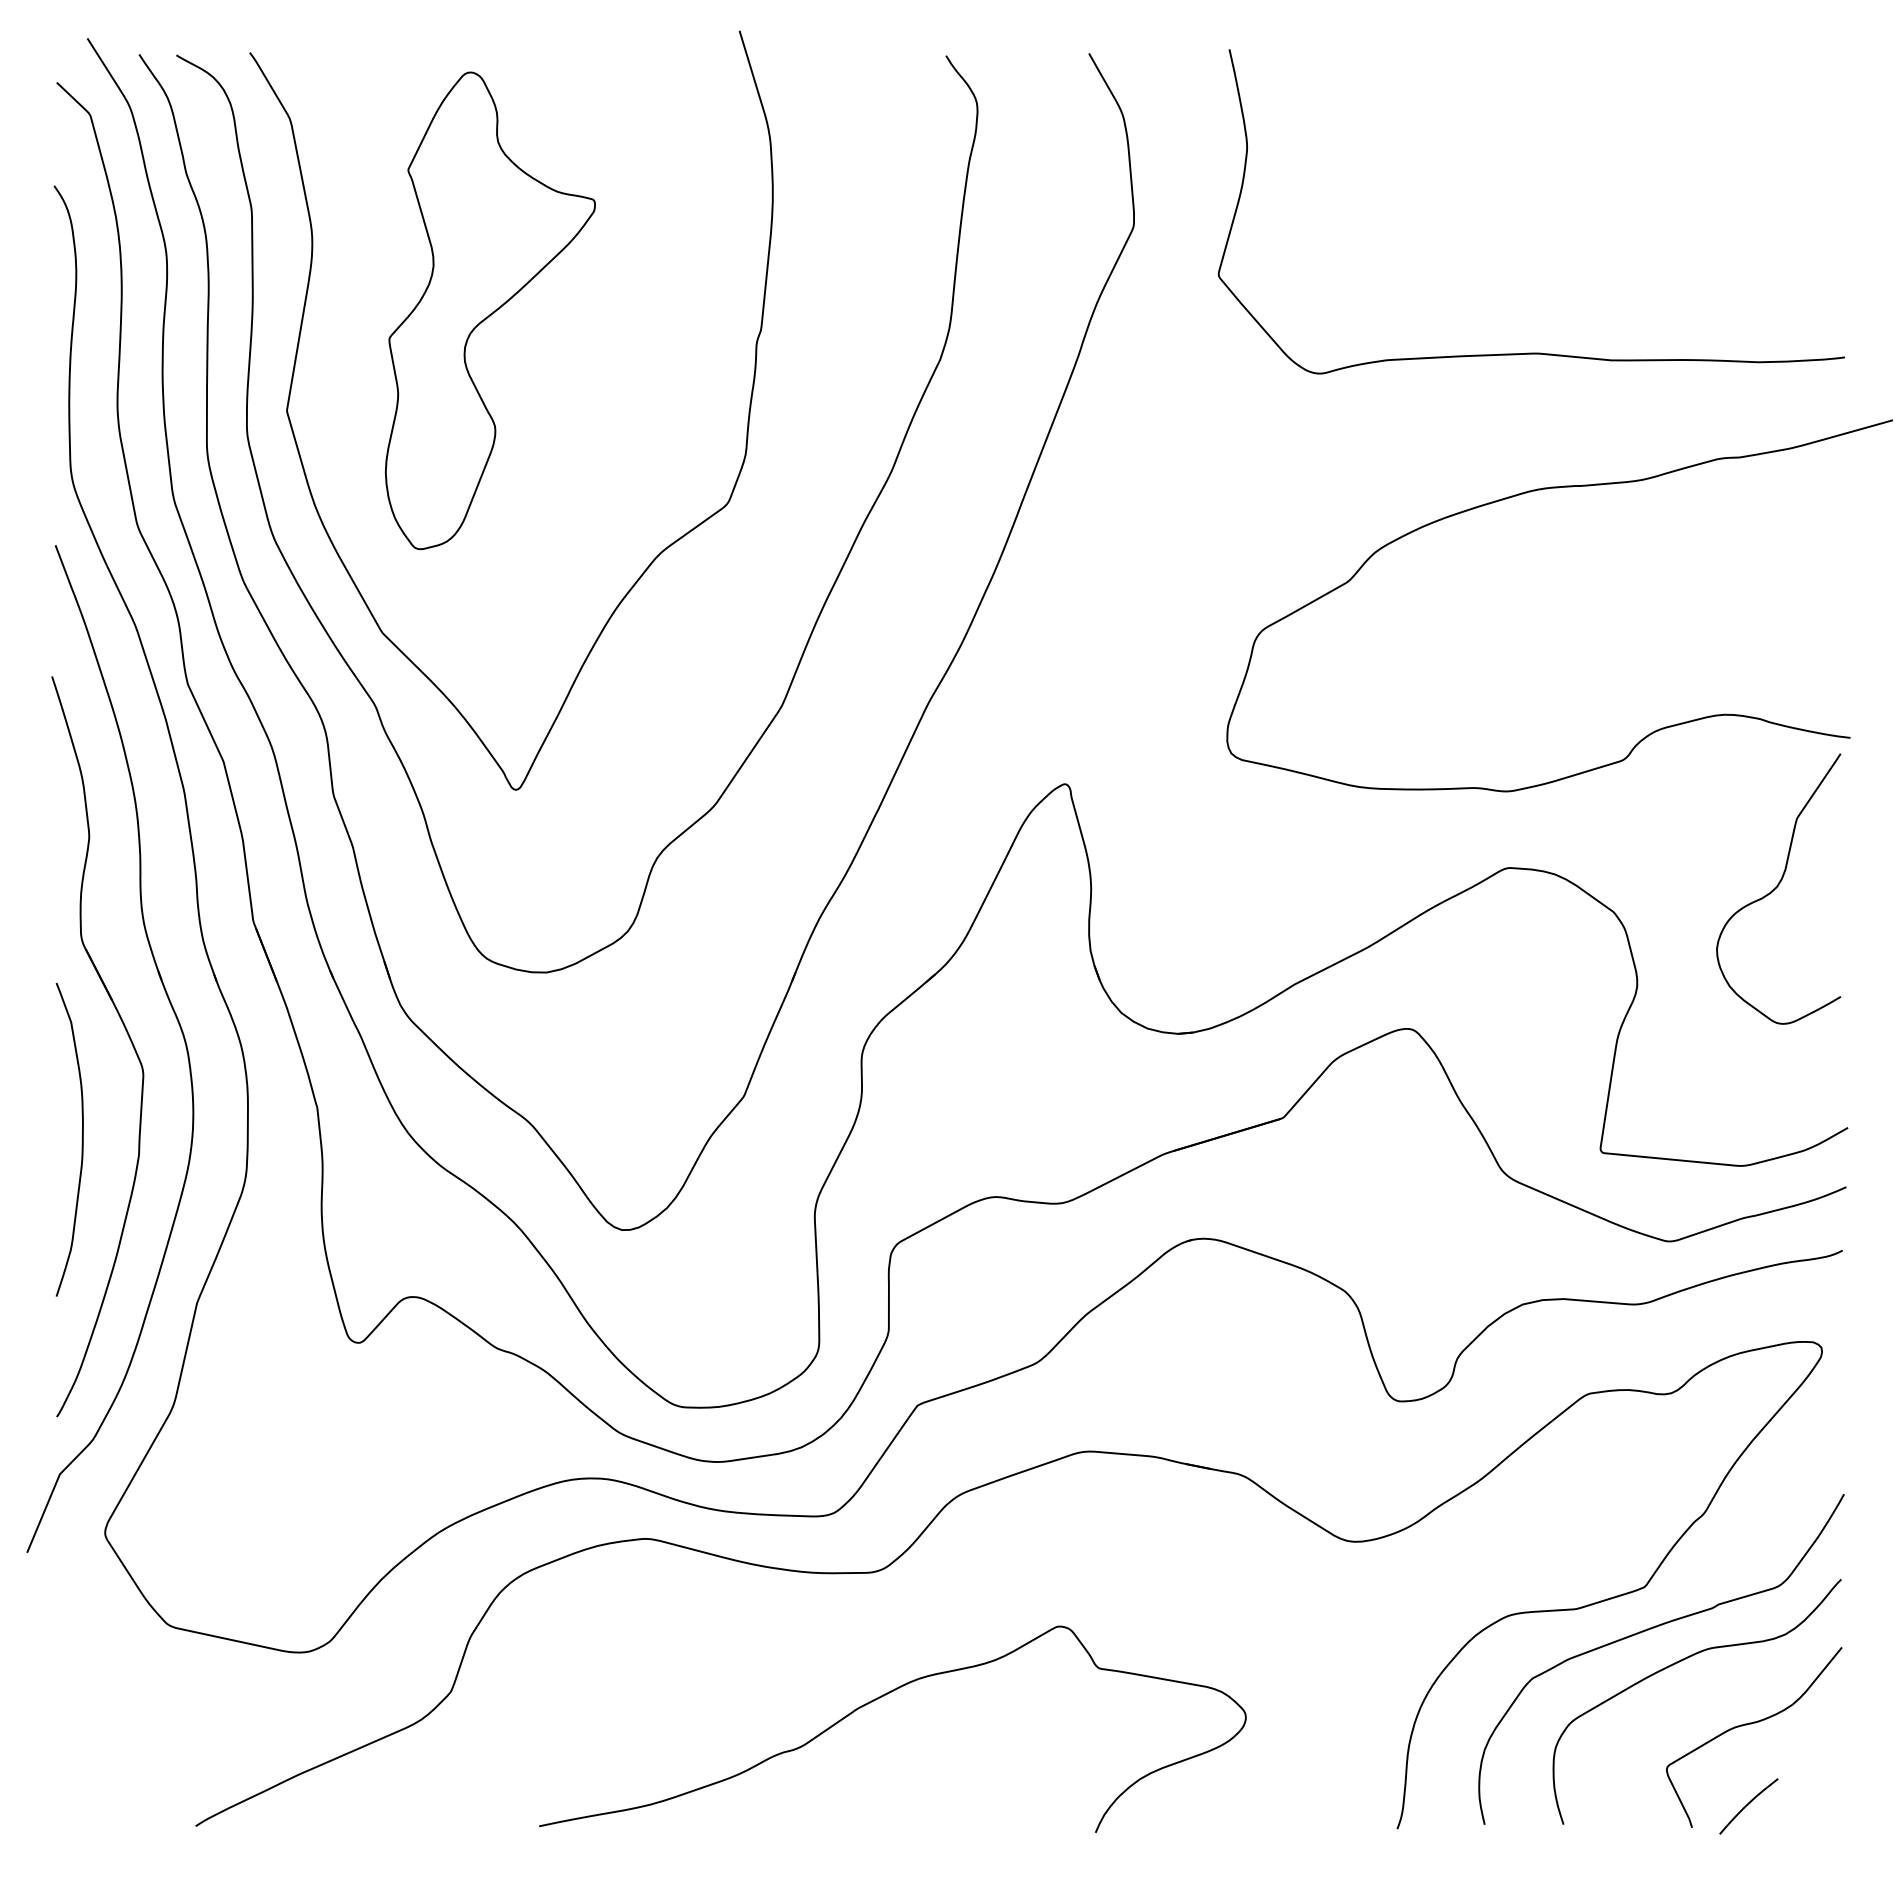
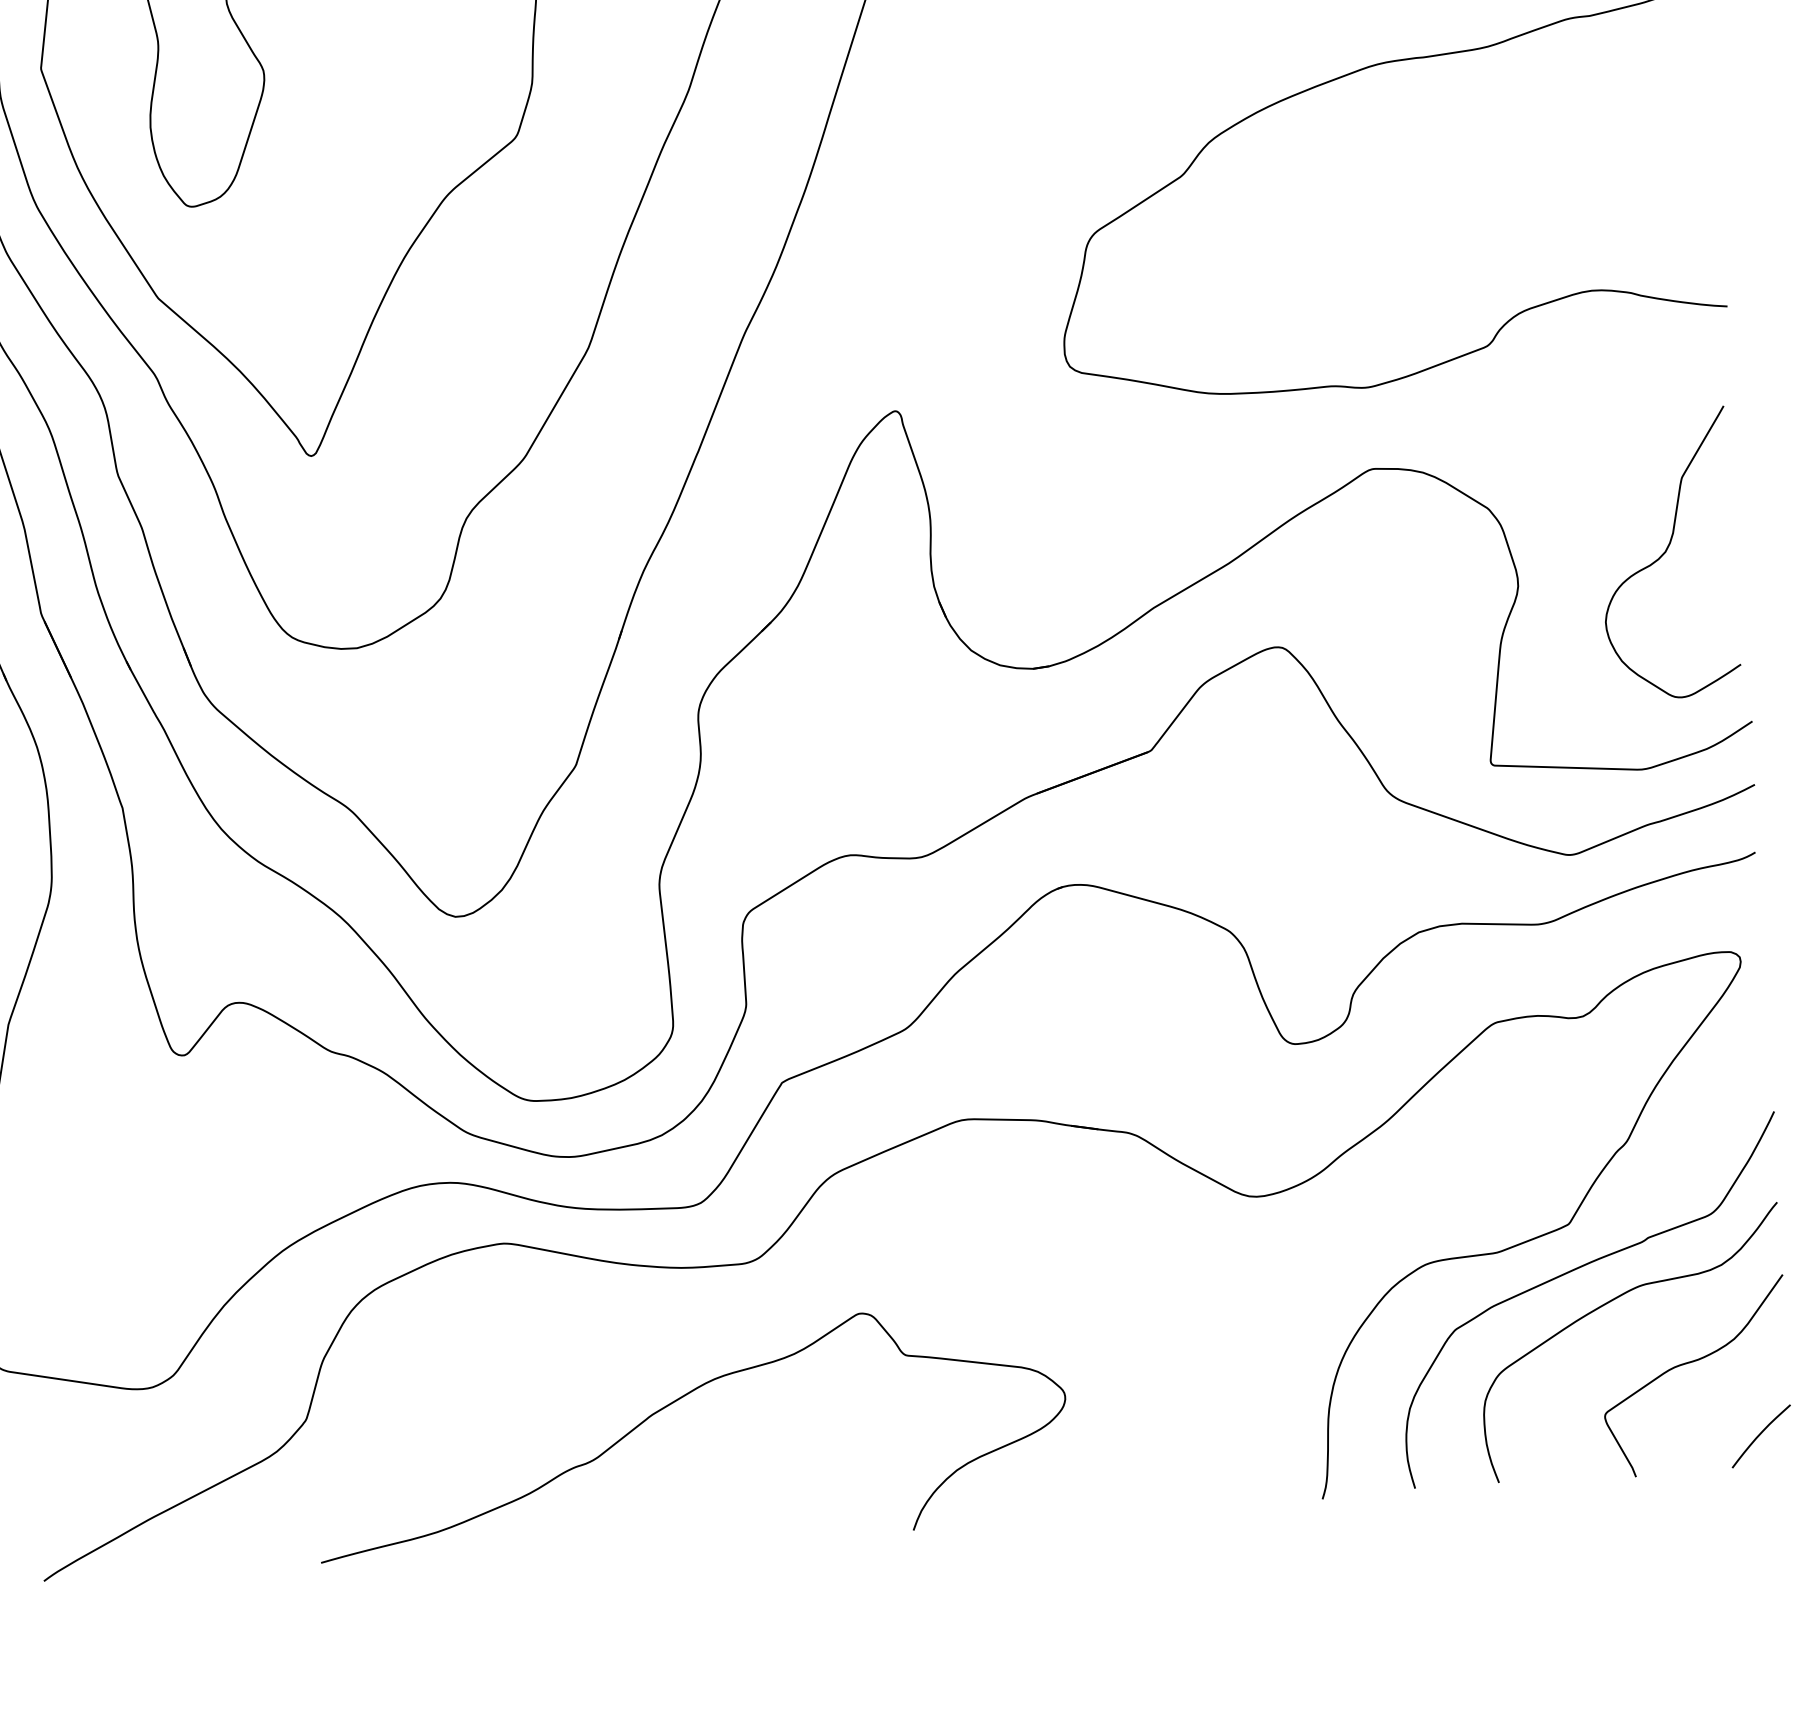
curve: (1777, 887) -> (1665, 552), moved
curve: (878, 1699) -> (673, 1403), moved
curve: (1748, 1805) -> (1760, 1435), moved

